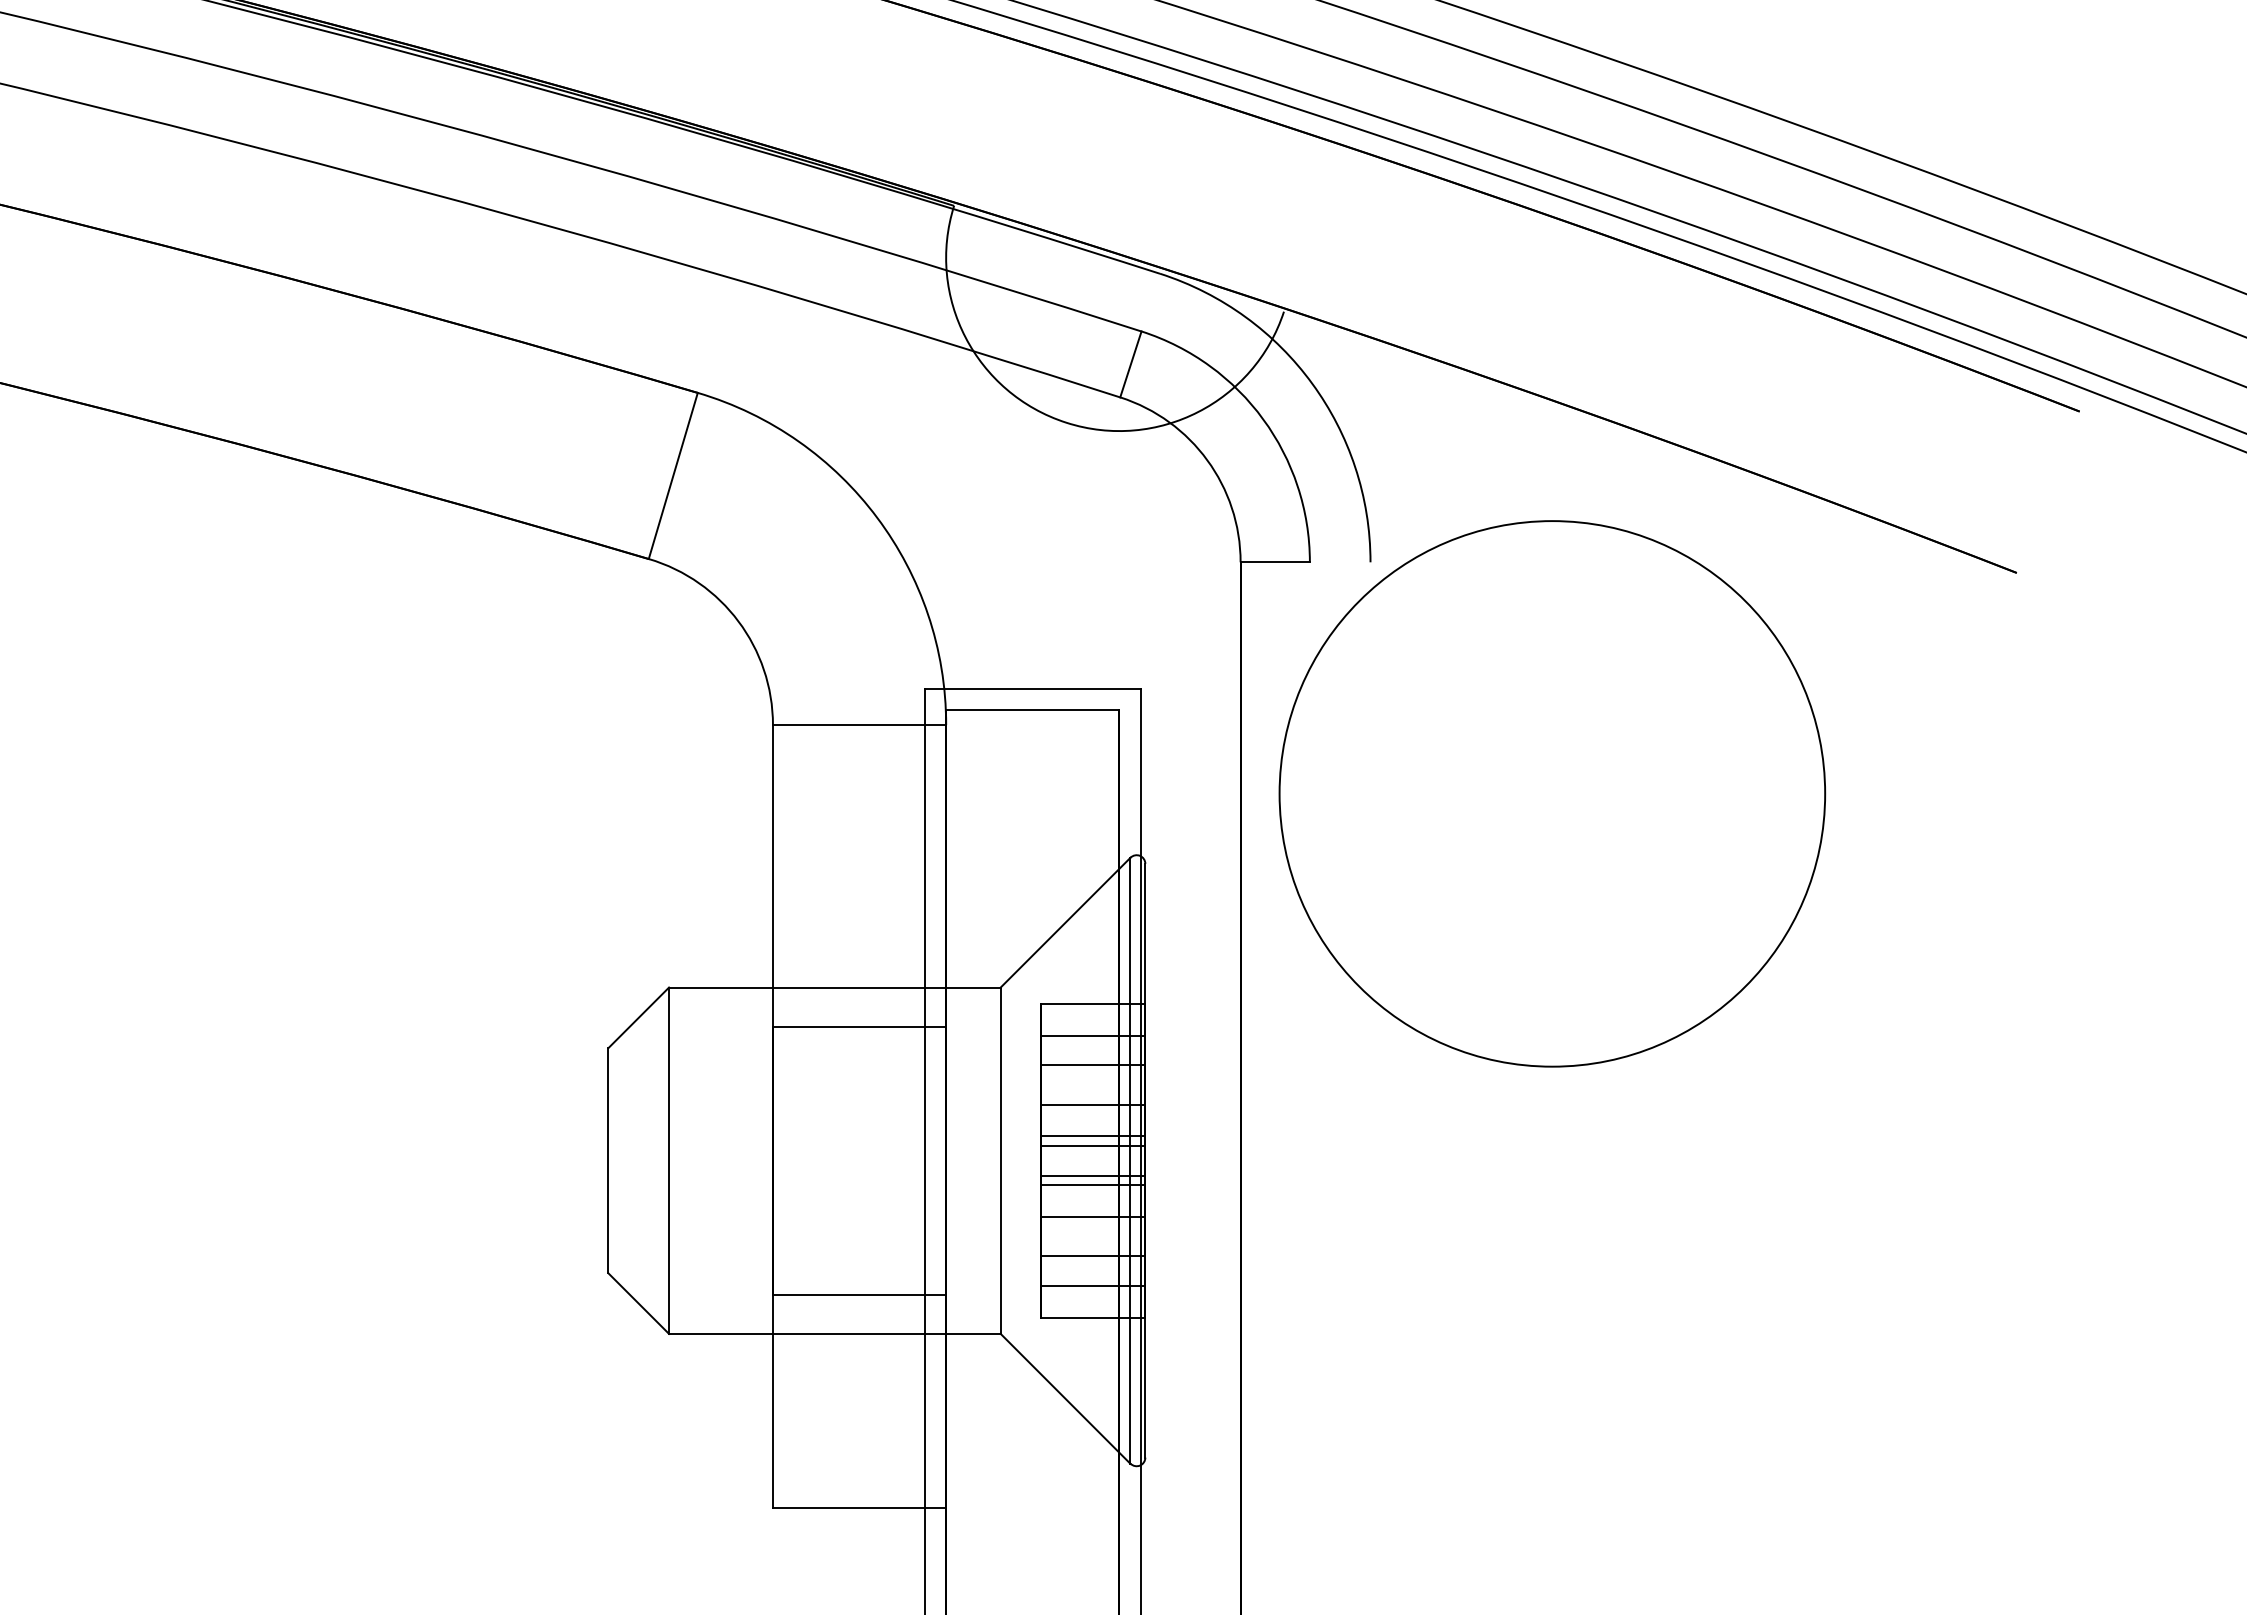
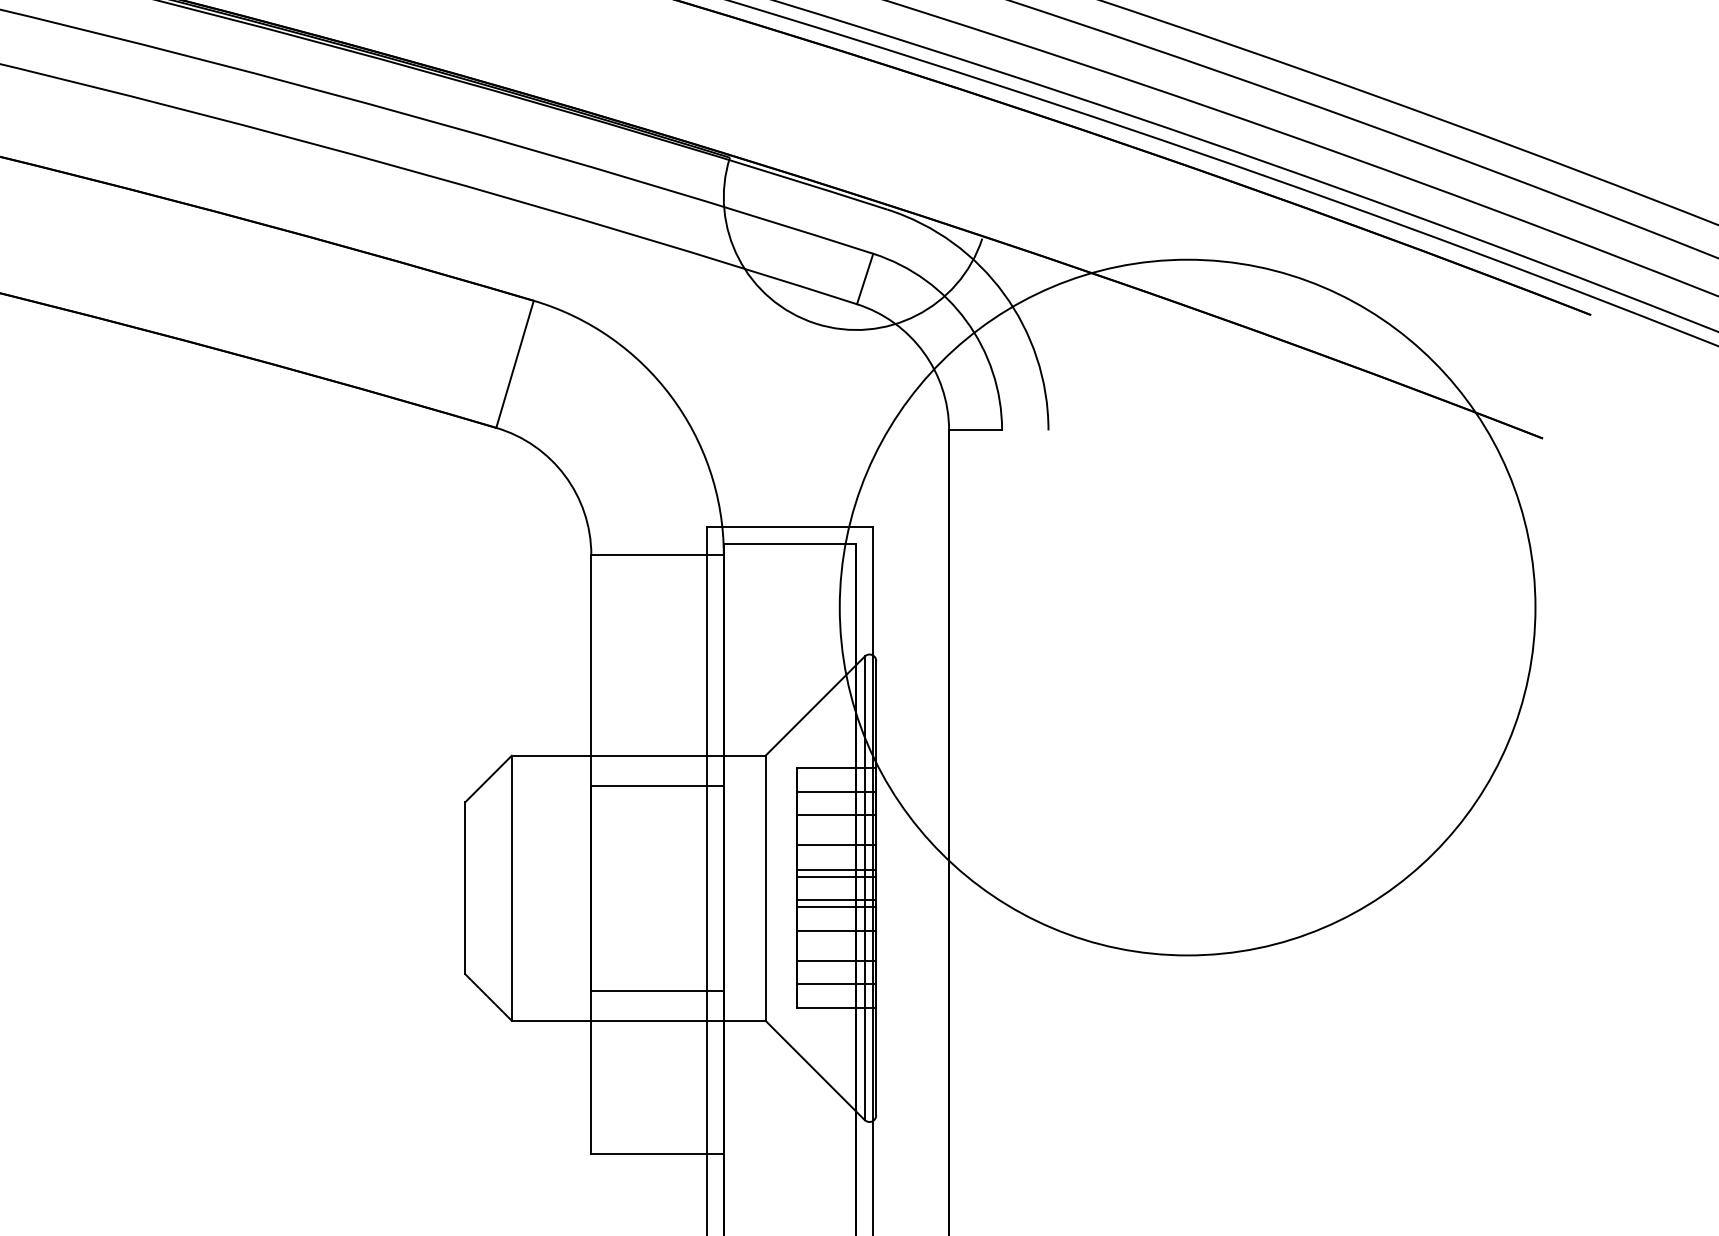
circle: (1552, 793) -> (1187, 607), size x1.67

